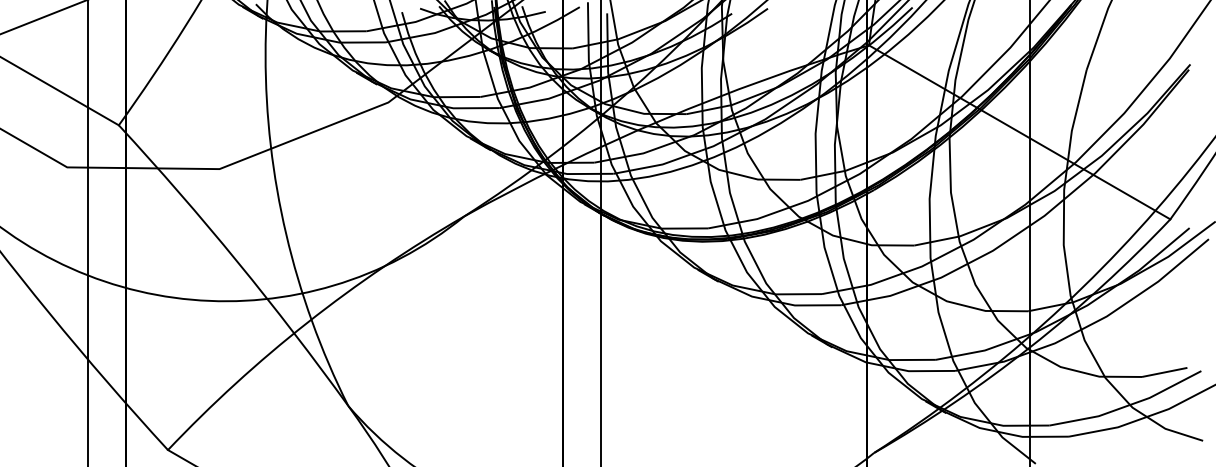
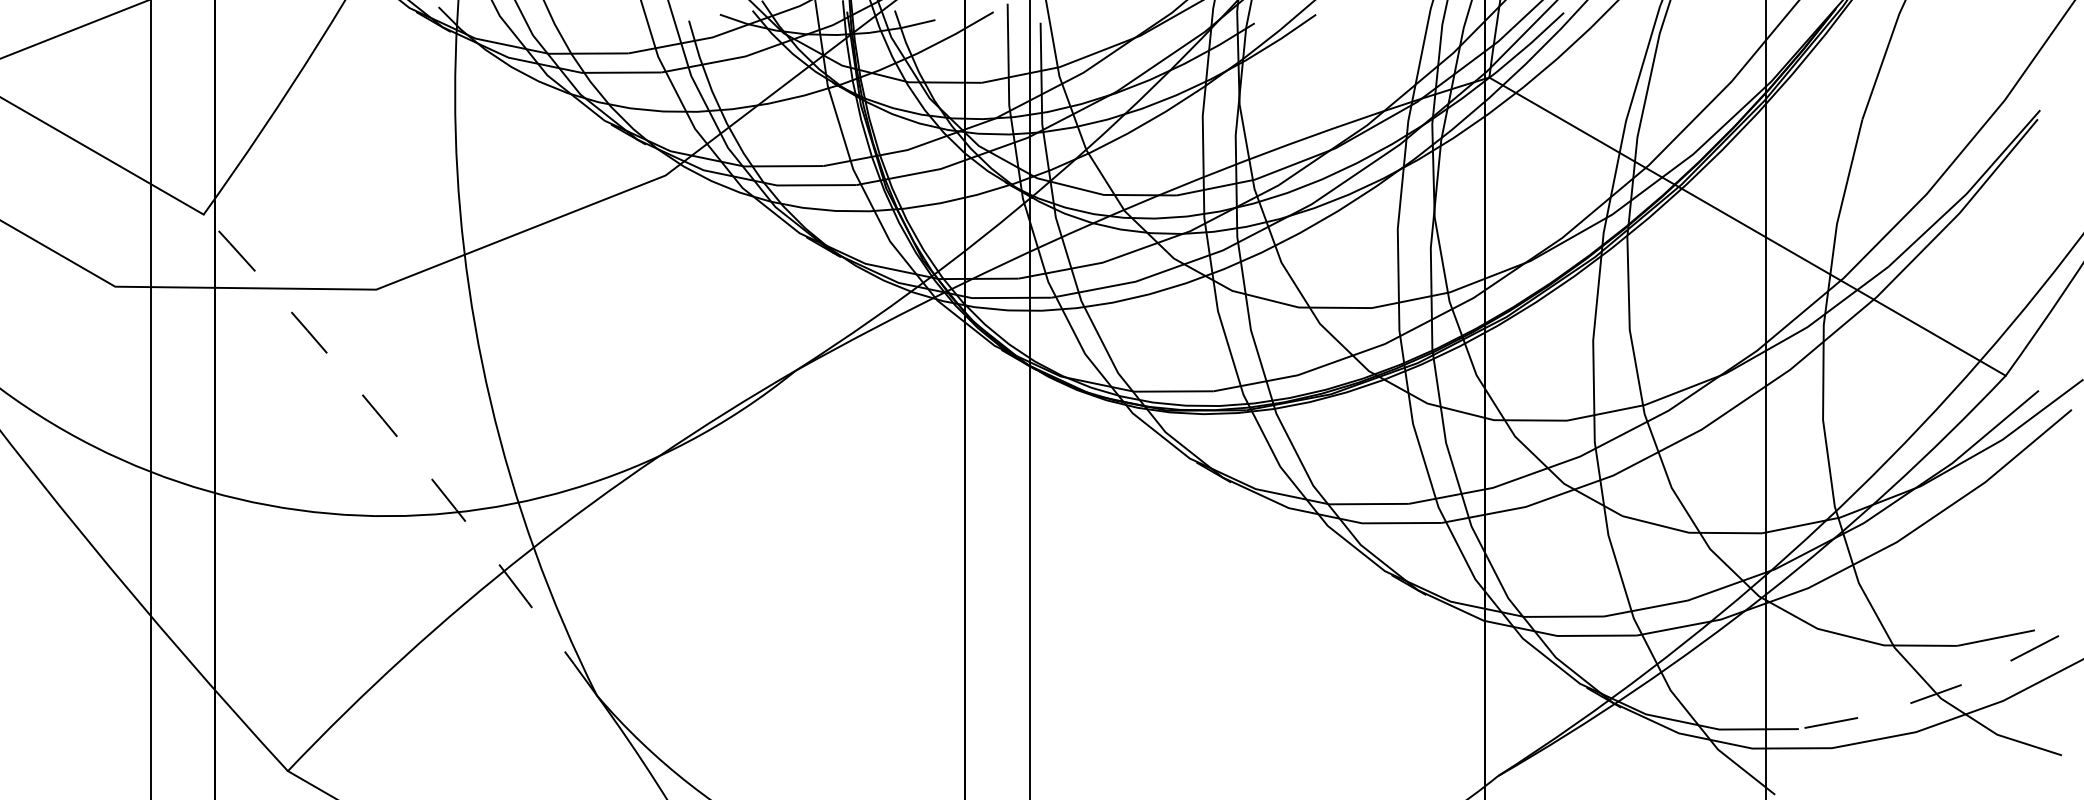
arc: (237, 262) -> (407, 449), solid -> dashed
line: (1128, 405) -> (1934, 694), solid -> dashed

